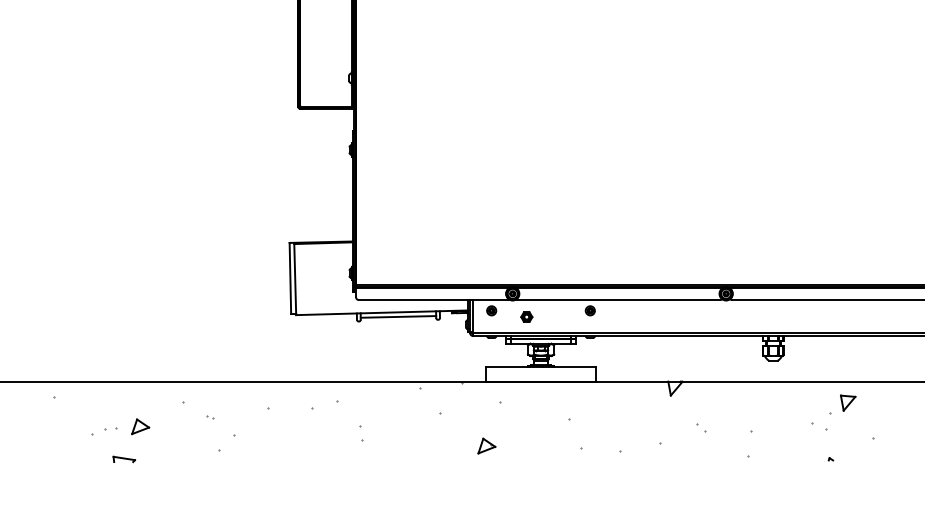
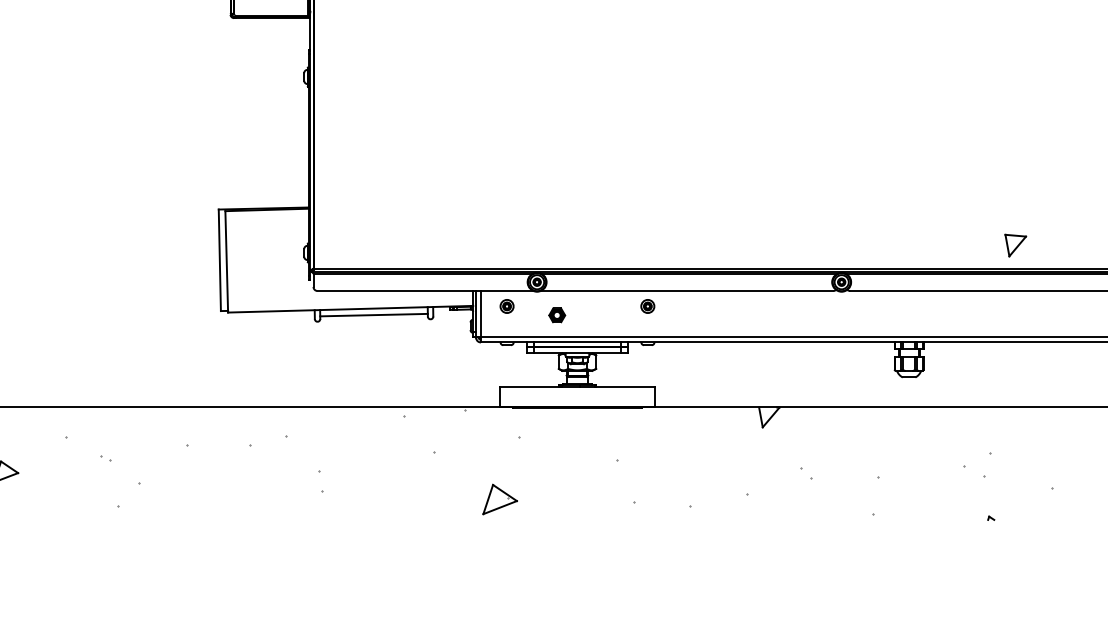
part: (848, 402) -> (1016, 244), moved
part: (486, 445) -> (499, 498), size x1.4

